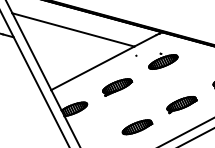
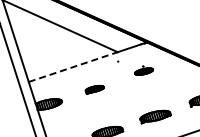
part: (163, 60) -> (144, 70), size x0.6
line: (92, 68) -> (72, 67), solid -> dashed
part: (117, 87) -> (94, 89), size x0.6

